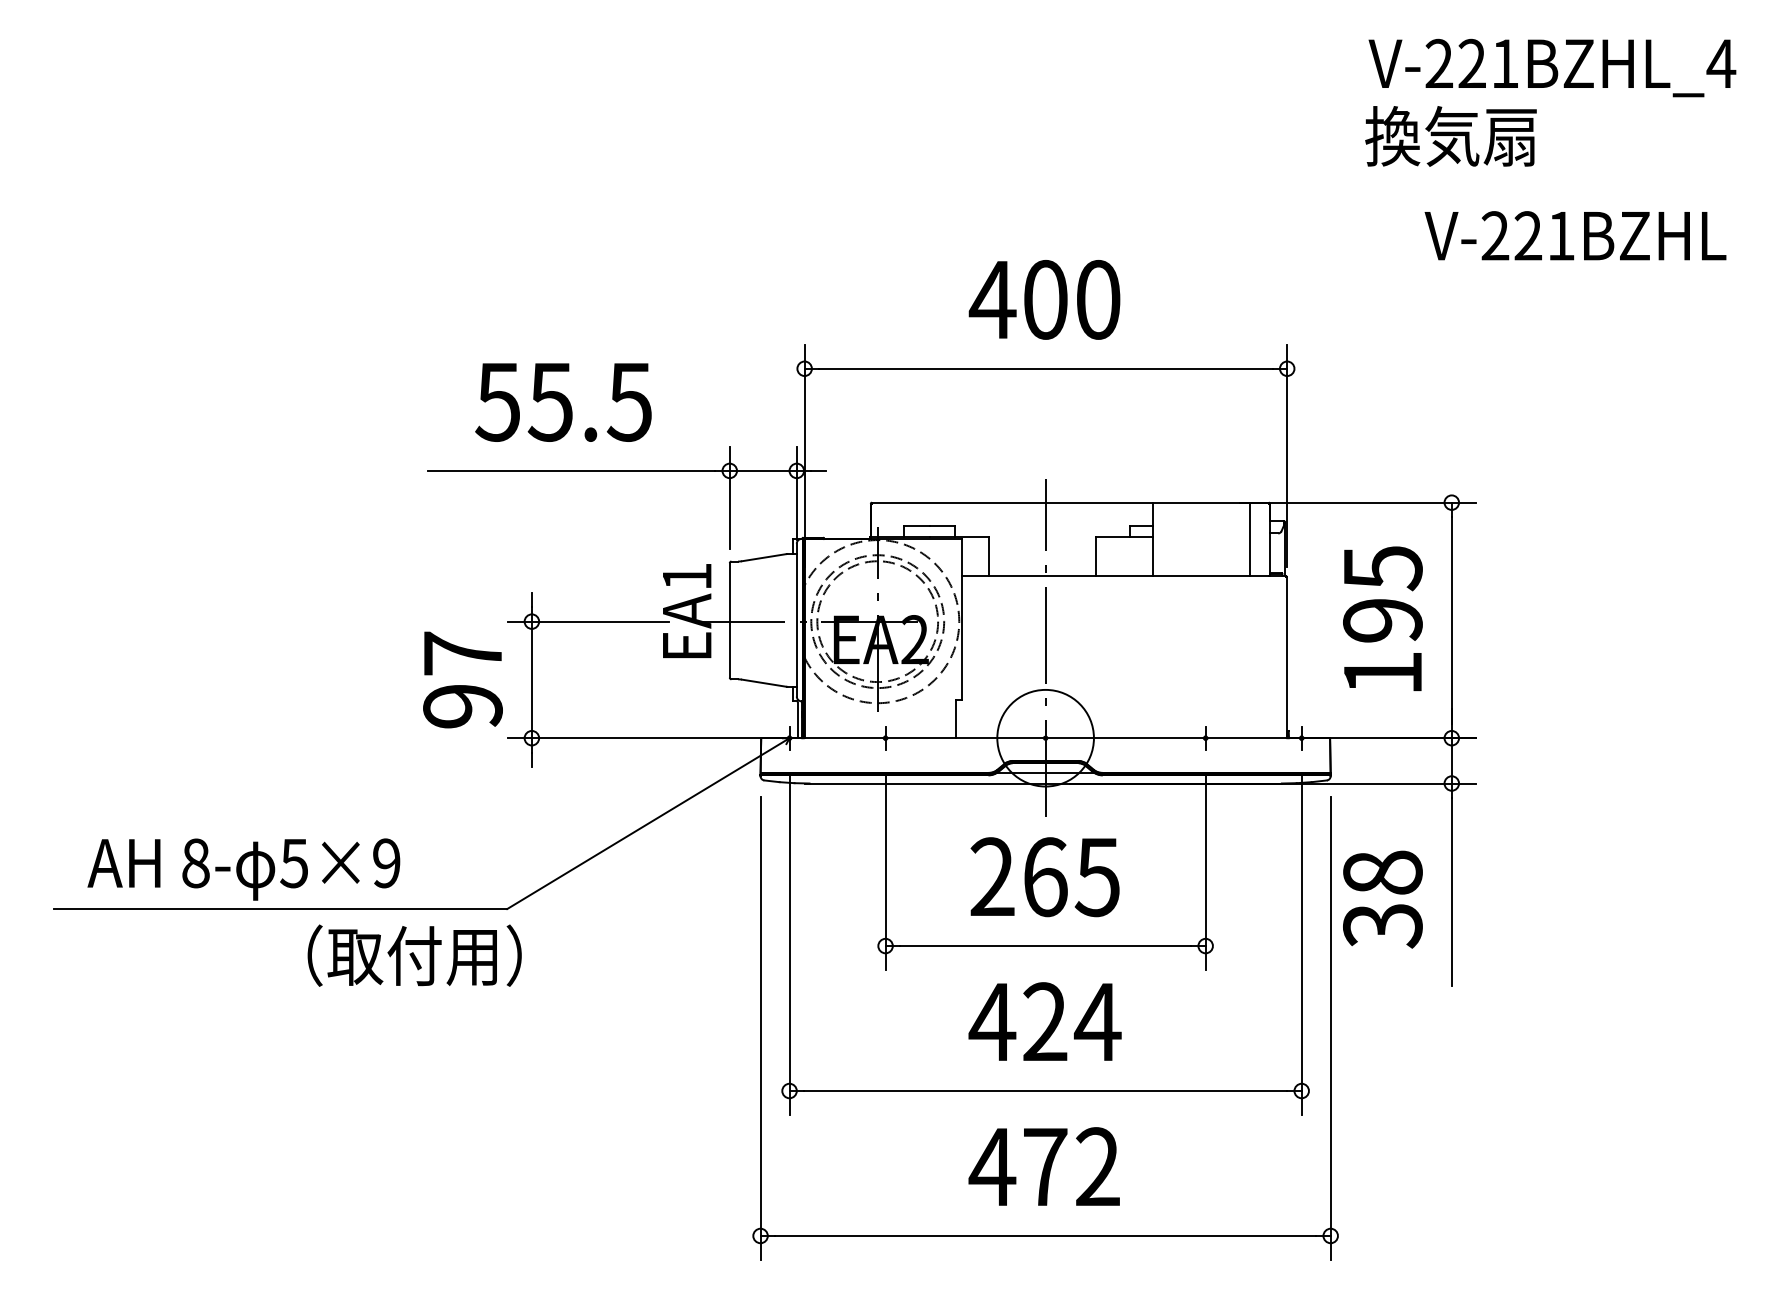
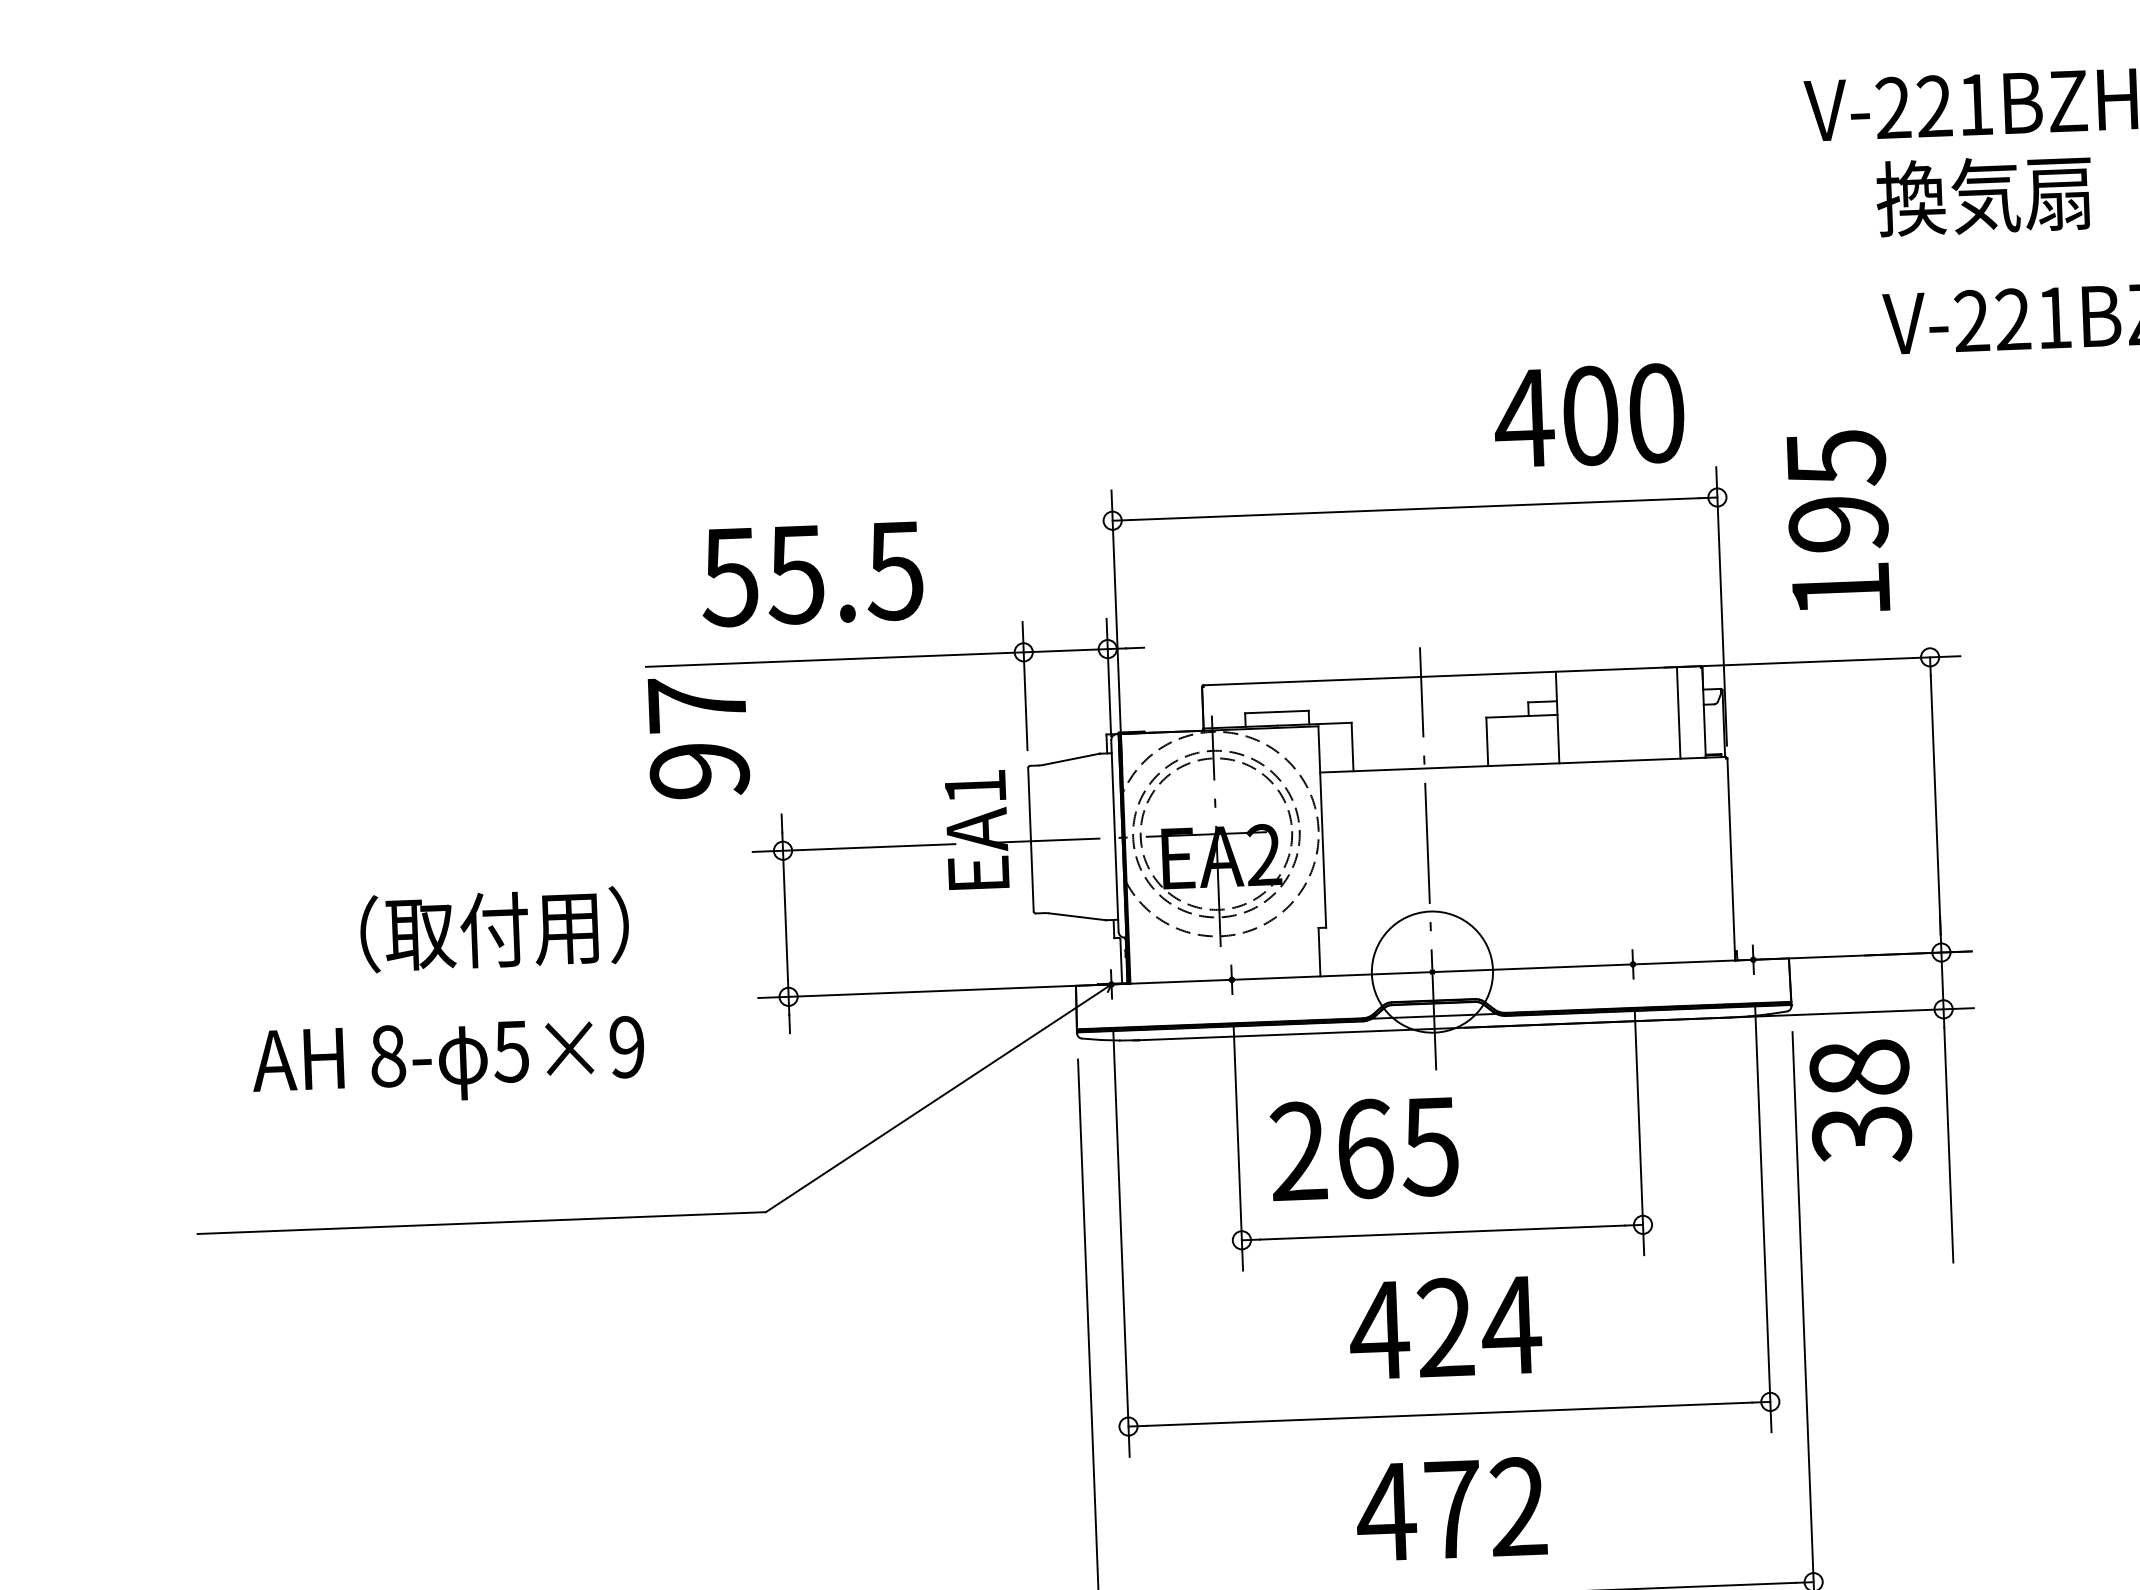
text: (1450, 136) -> (1983, 195), moved
text: (1044, 299) -> (1589, 415), moved
text: (1382, 618) -> (1837, 521), moved
text: (462, 679) -> (697, 737), moved
text: (243, 869) -> (448, 1061), moved
text: (1044, 877) -> (1363, 1149), moved
text: (1382, 899) -> (1860, 1101), moved
text: (414, 955) -> (494, 929), moved

